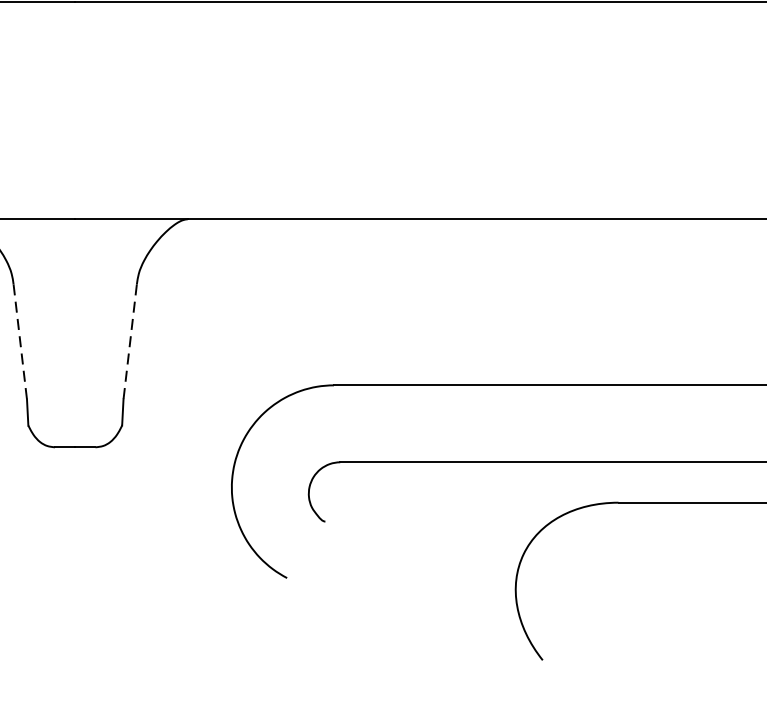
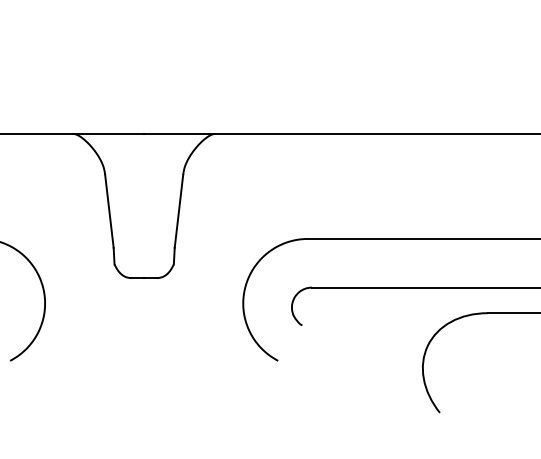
line: (20, 341) -> (109, 211), dashed -> solid
line: (129, 341) -> (178, 211), dashed -> solid

